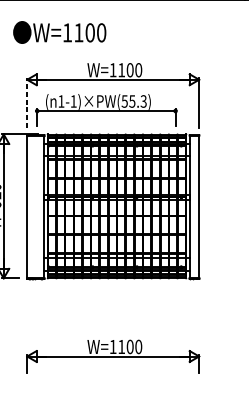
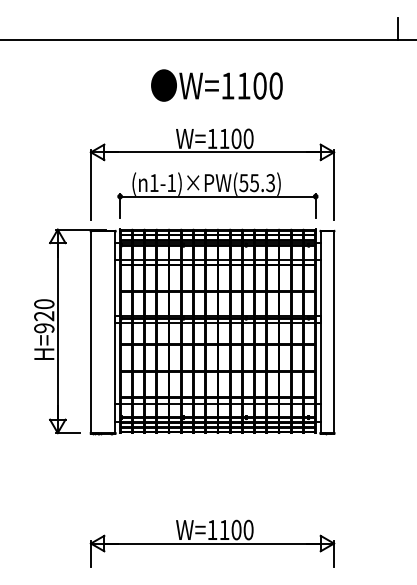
text: (59, 32) -> (216, 85), moved
line: (26, 102) -> (90, 184), dashed -> solid
part: (106, 110) -> (217, 195), moved

